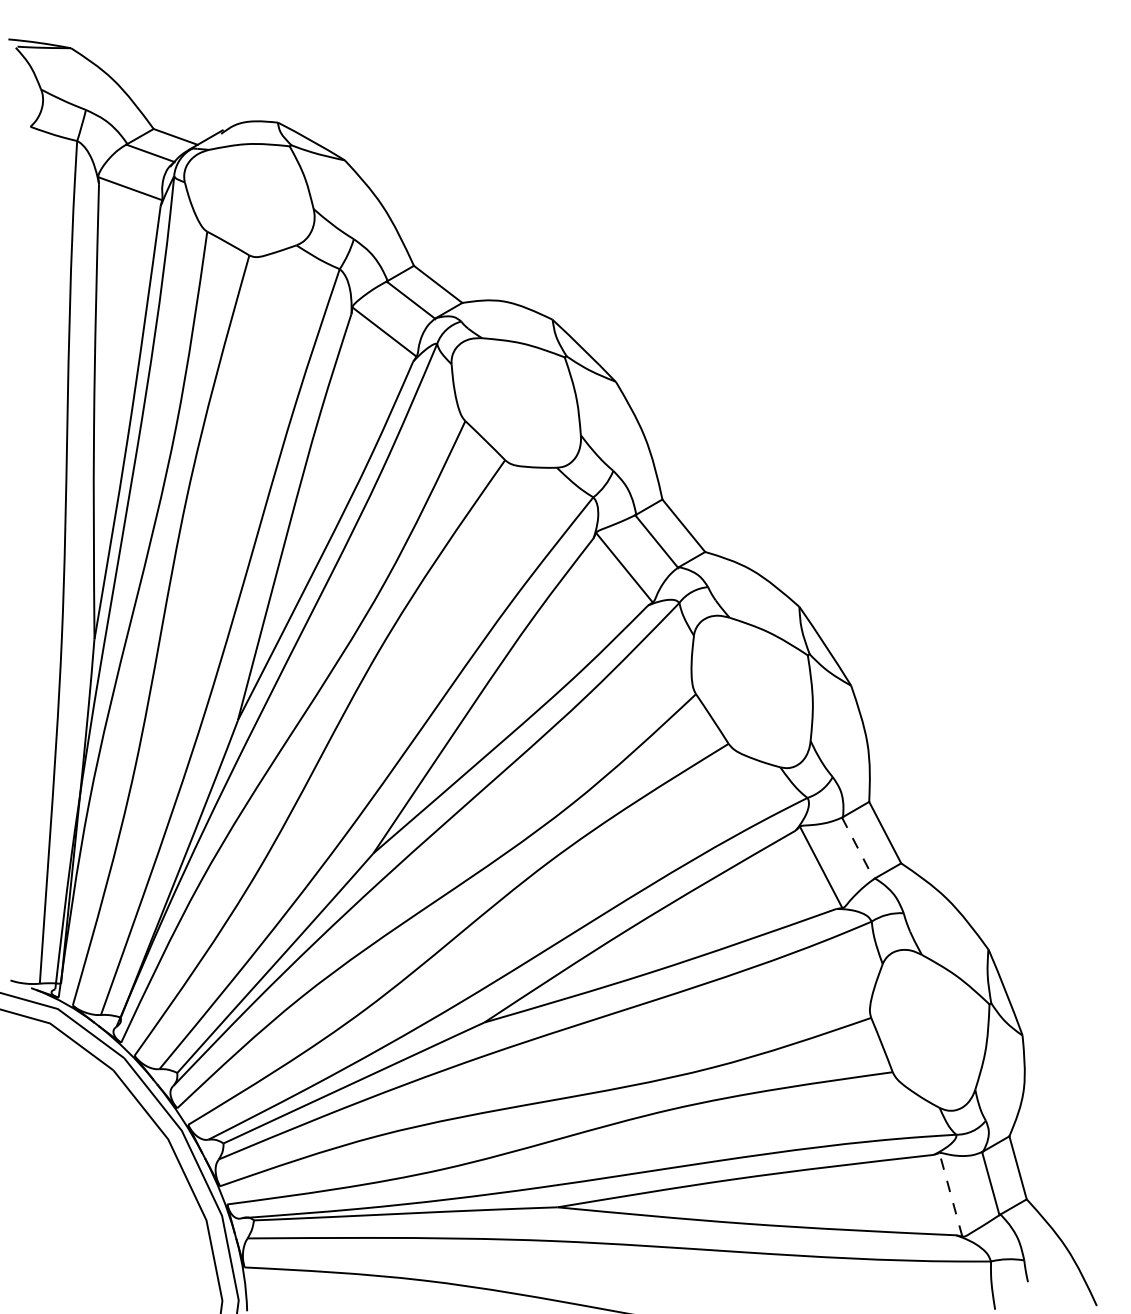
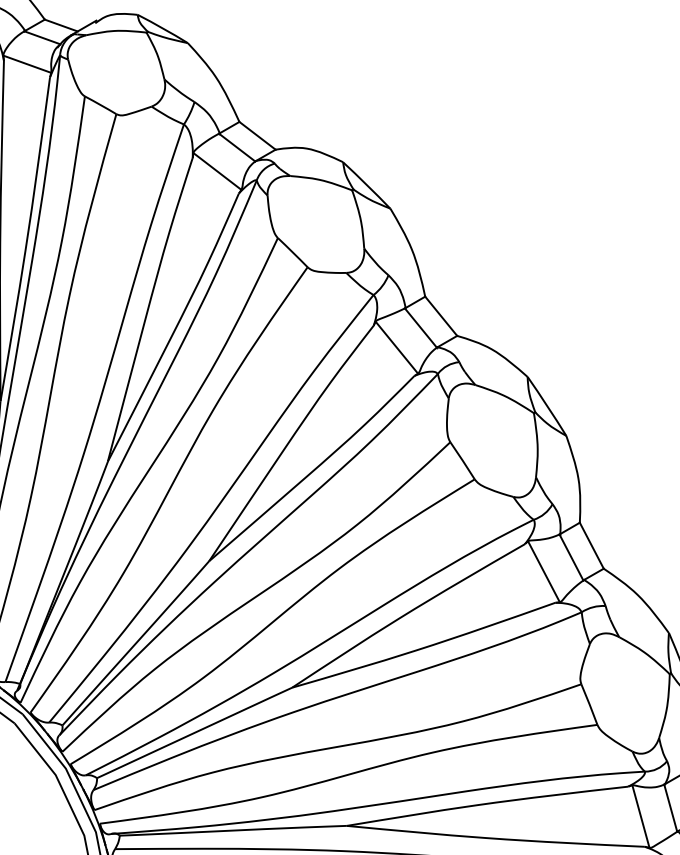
line: (858, 848) -> (571, 557), dashed -> solid
line: (950, 1194) -> (640, 816), dashed -> solid

